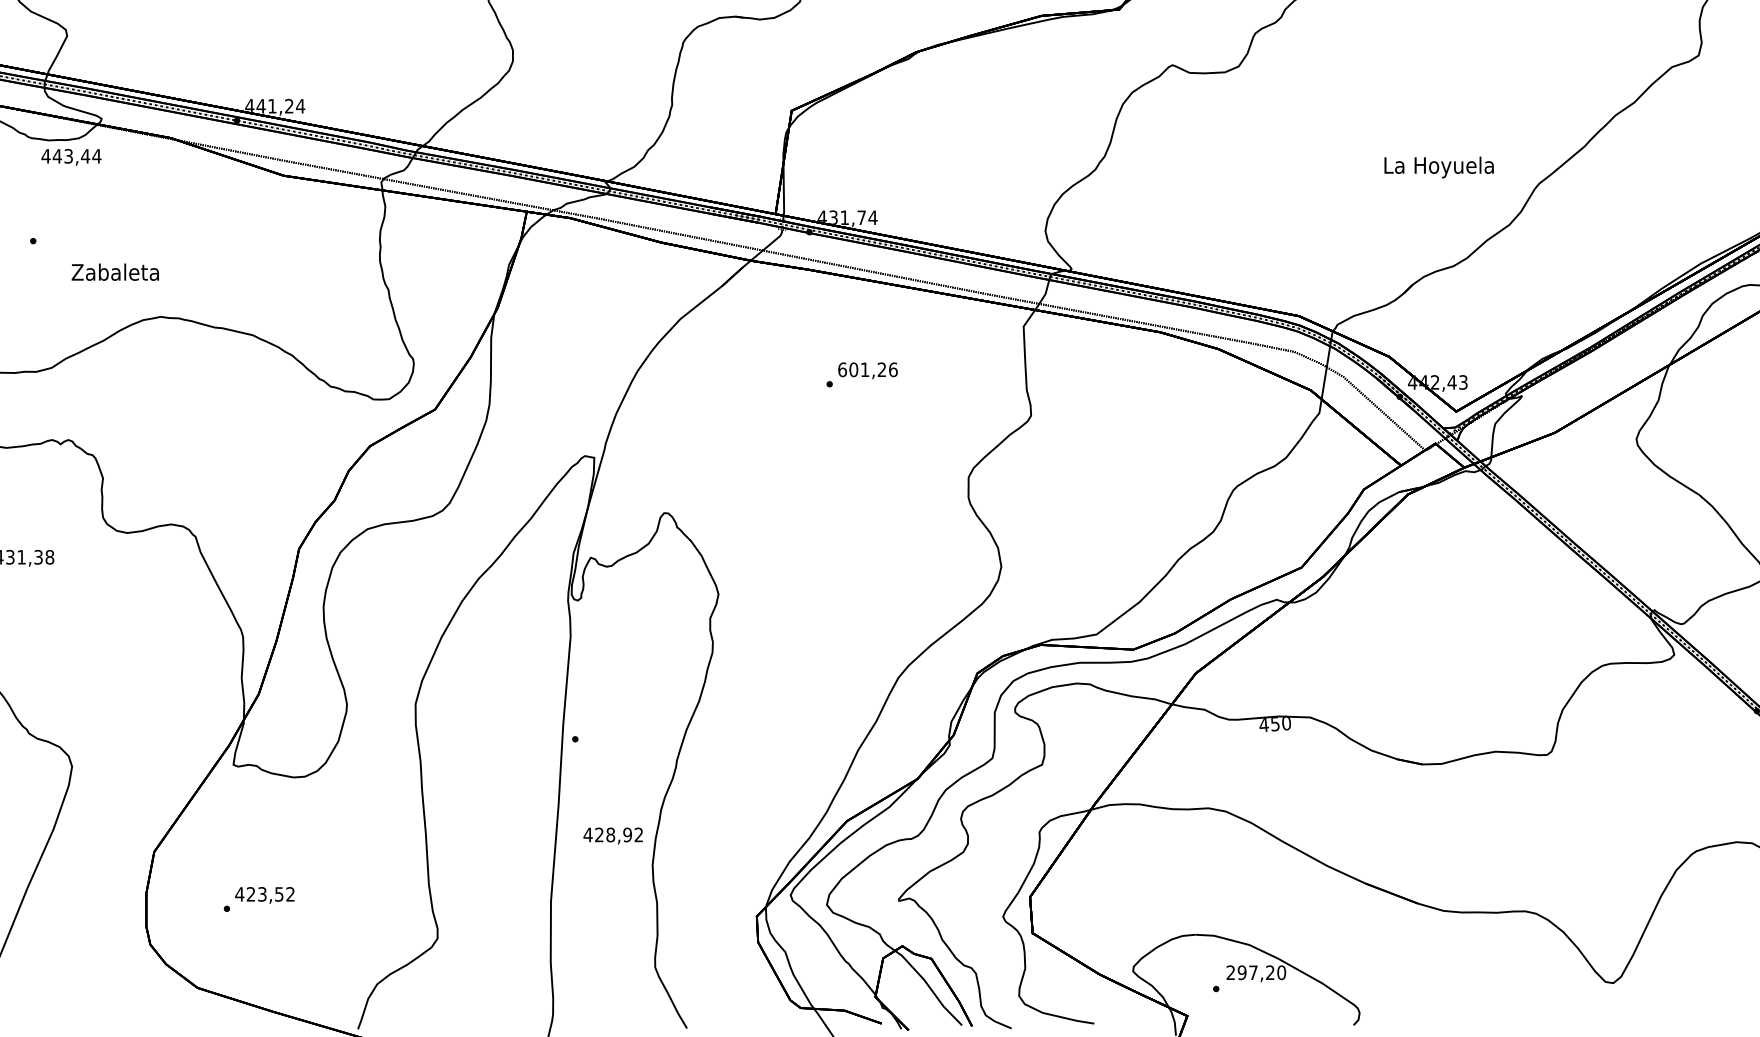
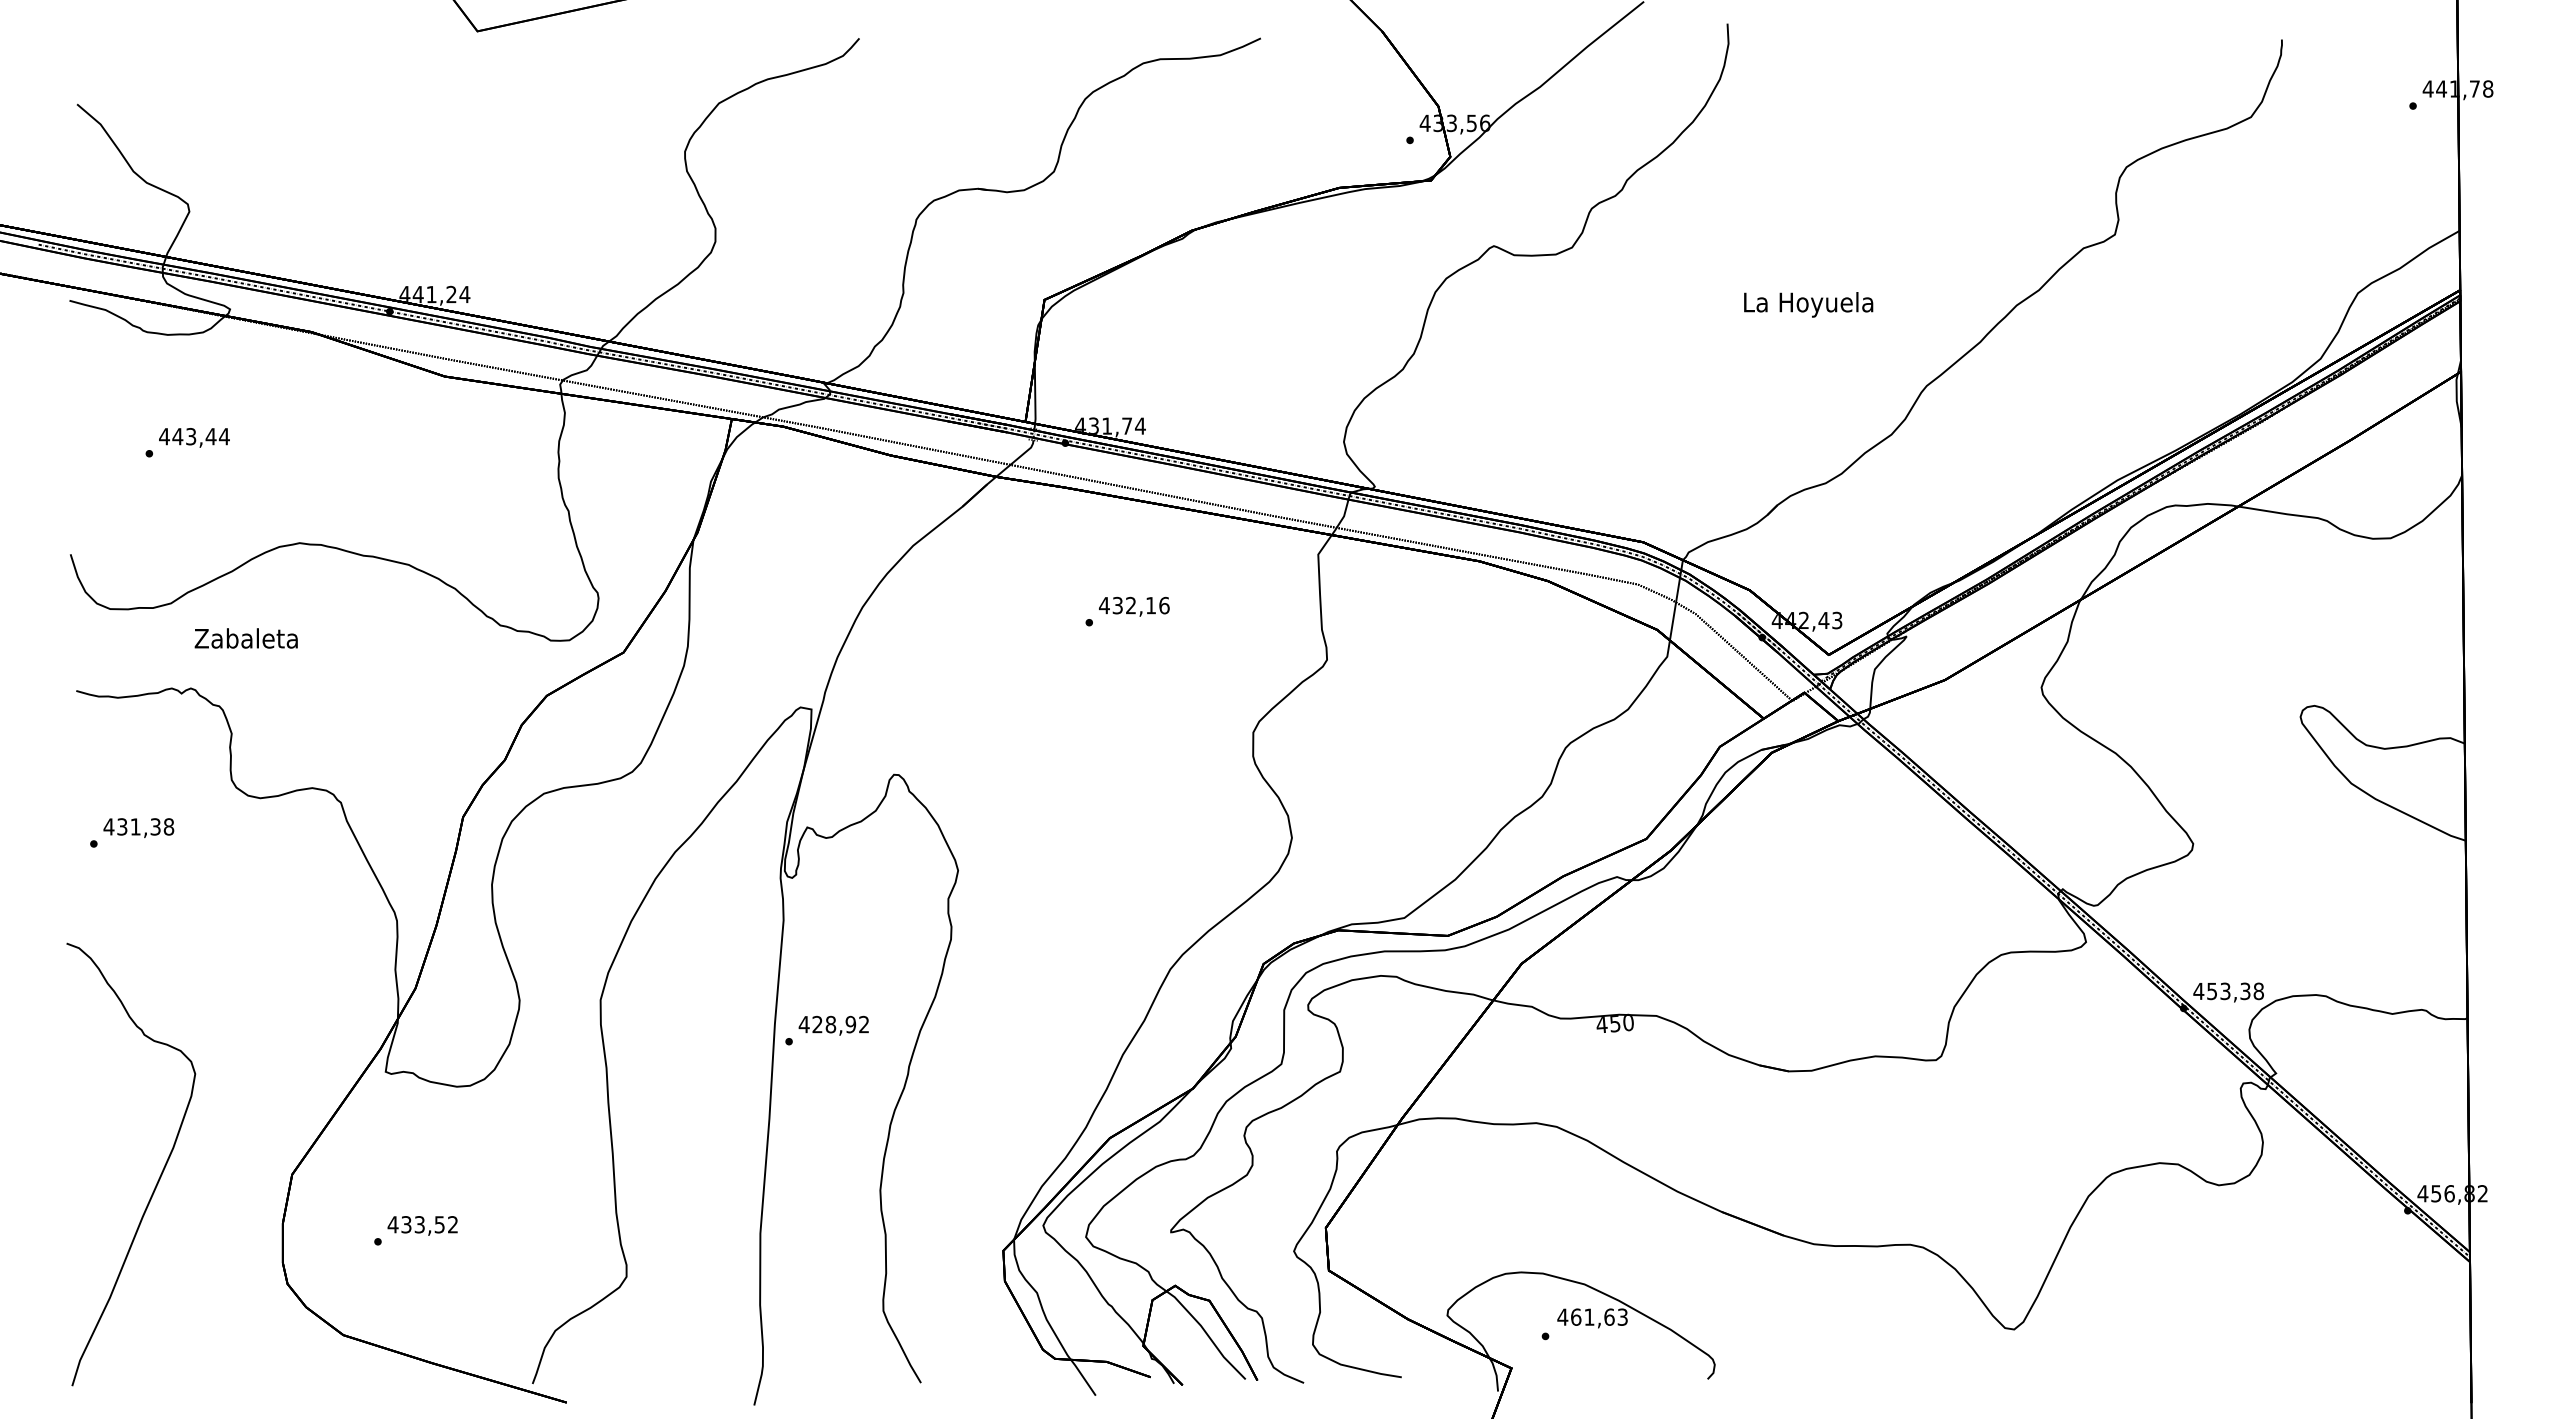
text: (71, 157) -> (194, 437), moved
text: (1439, 167) -> (1808, 304), moved
text: (114, 272) -> (245, 638), moved
text: (862, 369) -> (1127, 605), 601,26 -> 432,16
text: (612, 835) -> (833, 1025), moved
text: (251, 894) -> (406, 1224), 423,52 -> 433,52
text: (1256, 972) -> (1592, 1316), 297,20 -> 461,63

